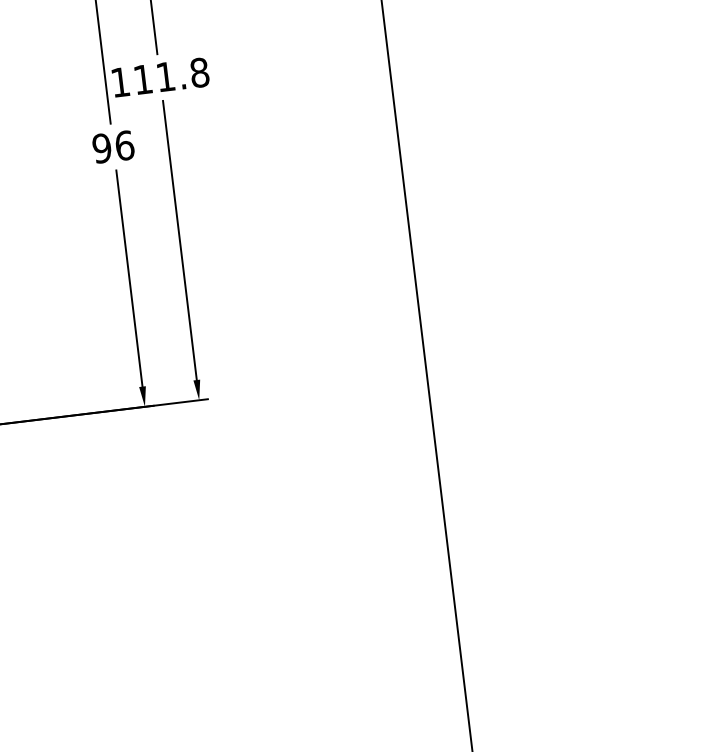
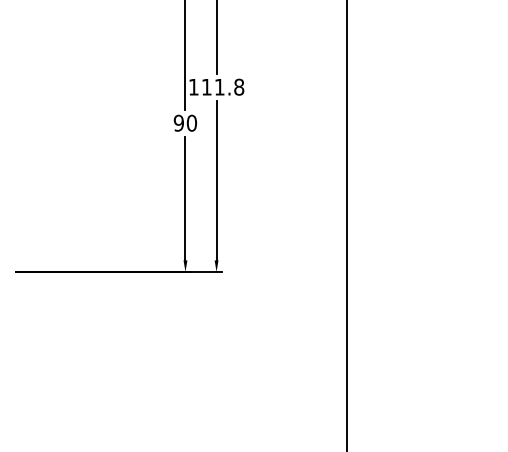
text: (125, 144) -> (192, 122), 96 -> 90

